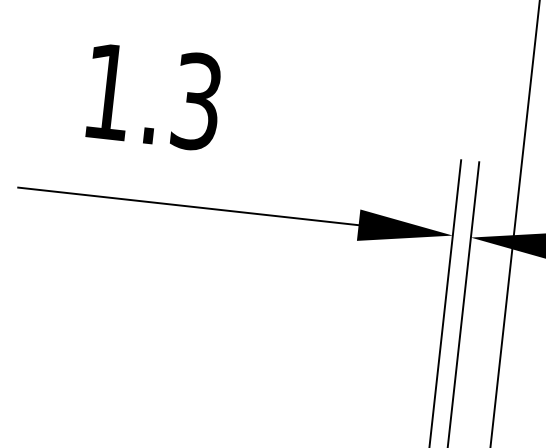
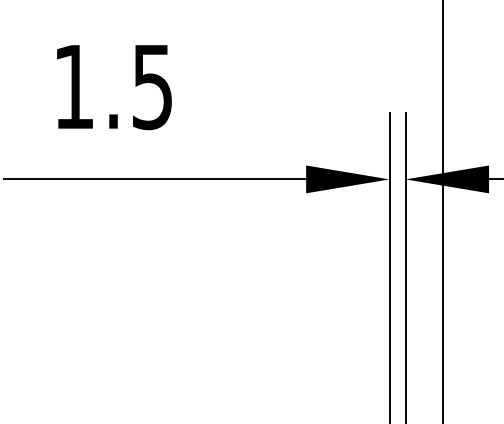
text: (196, 101) -> (152, 86), 1.3 -> 1.5

